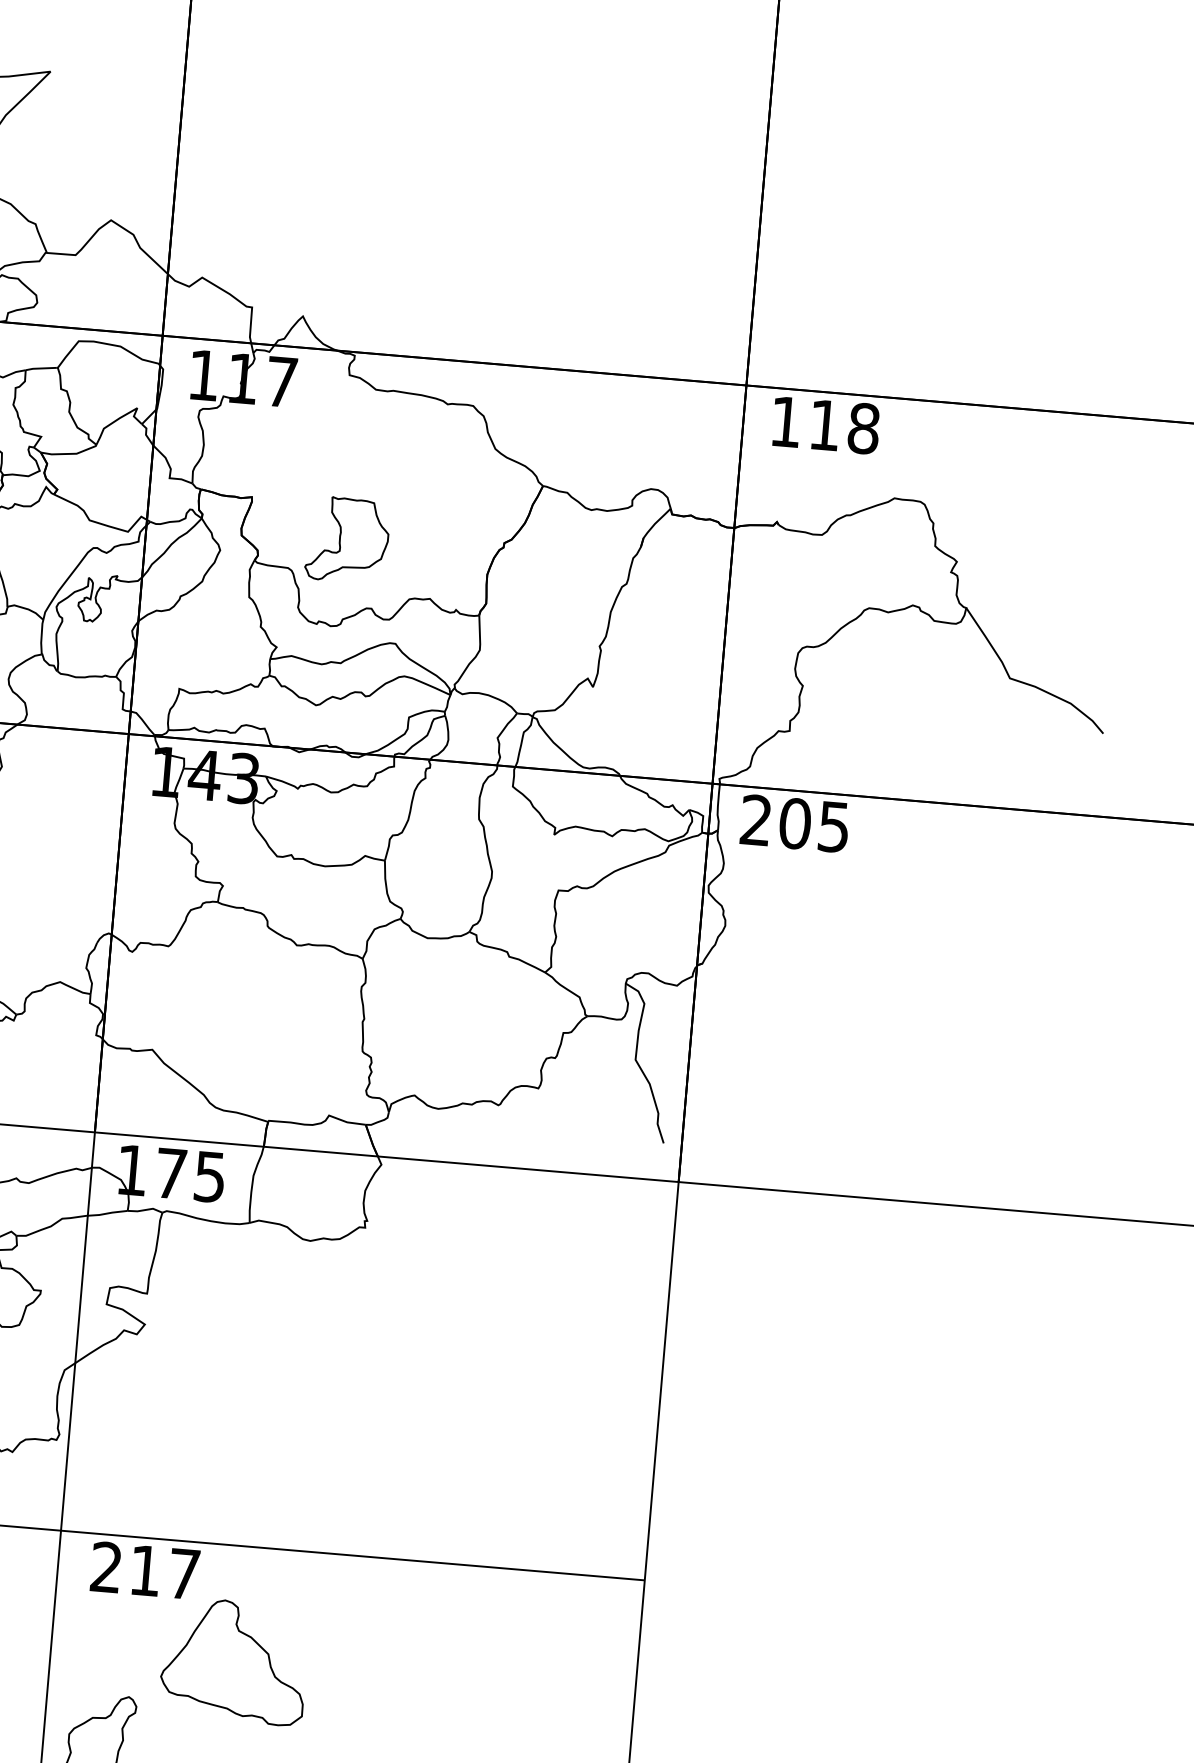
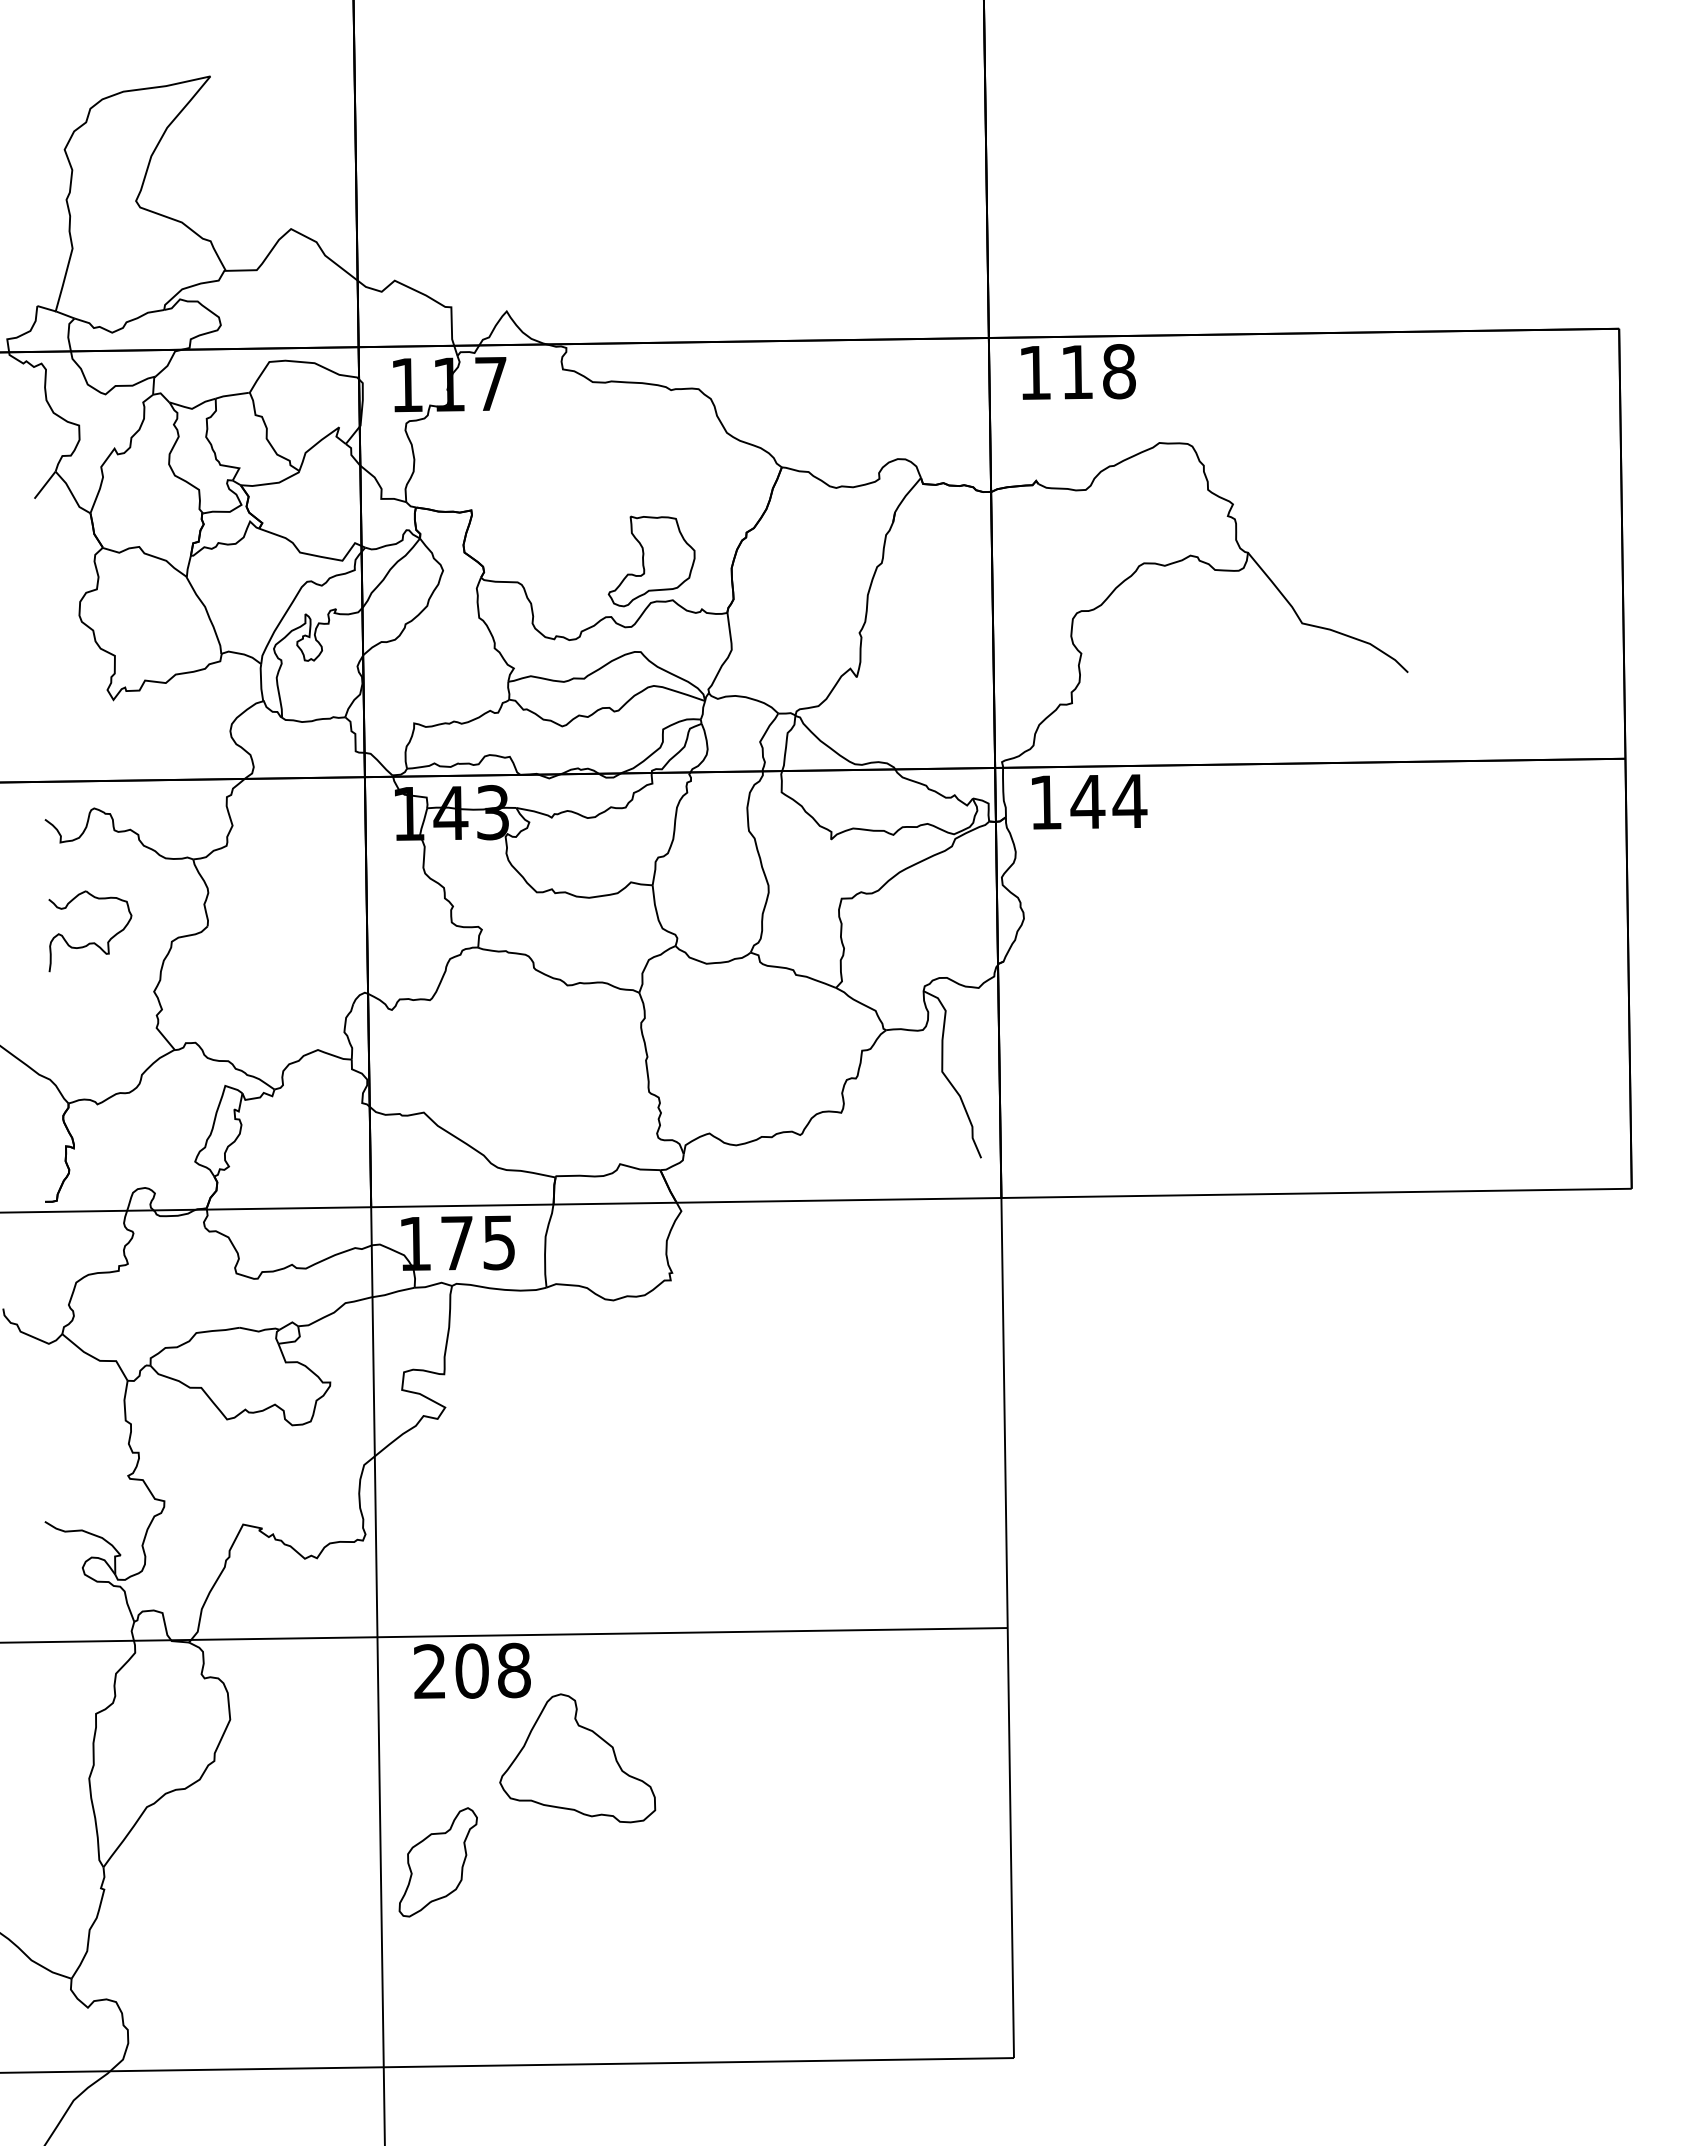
part: (347, 540) -> (651, 561), moved
text: (795, 823) -> (1088, 801), 205 -> 144
text: (164, 1572) -> (492, 1670), 217 -> 208

